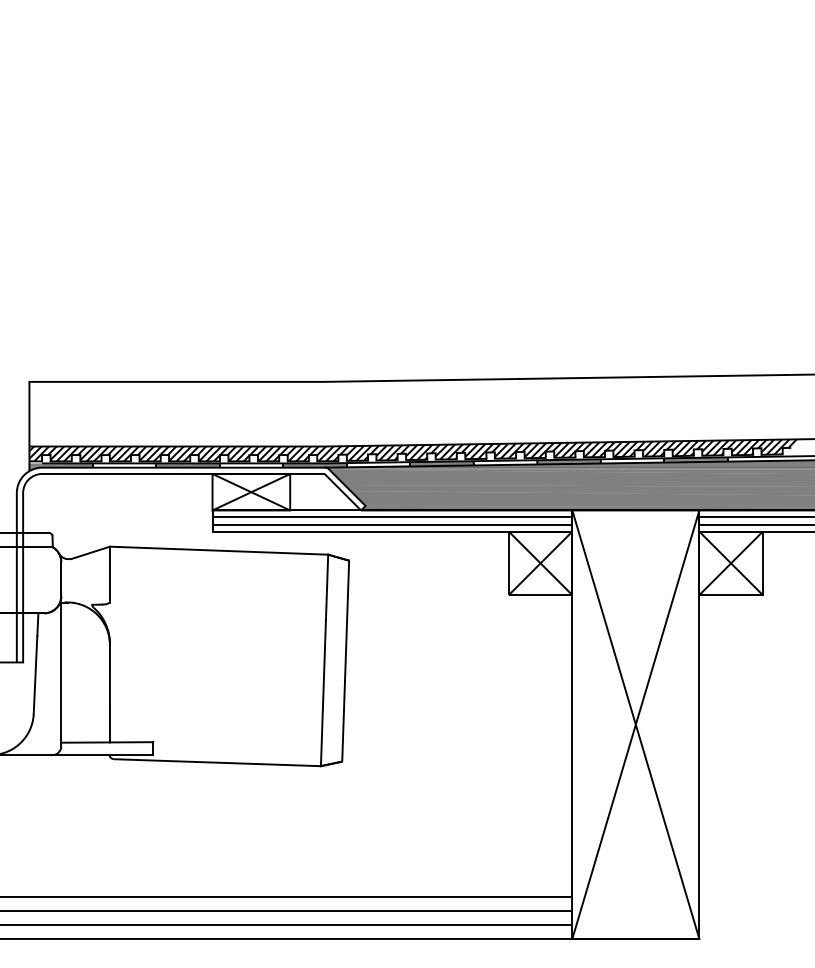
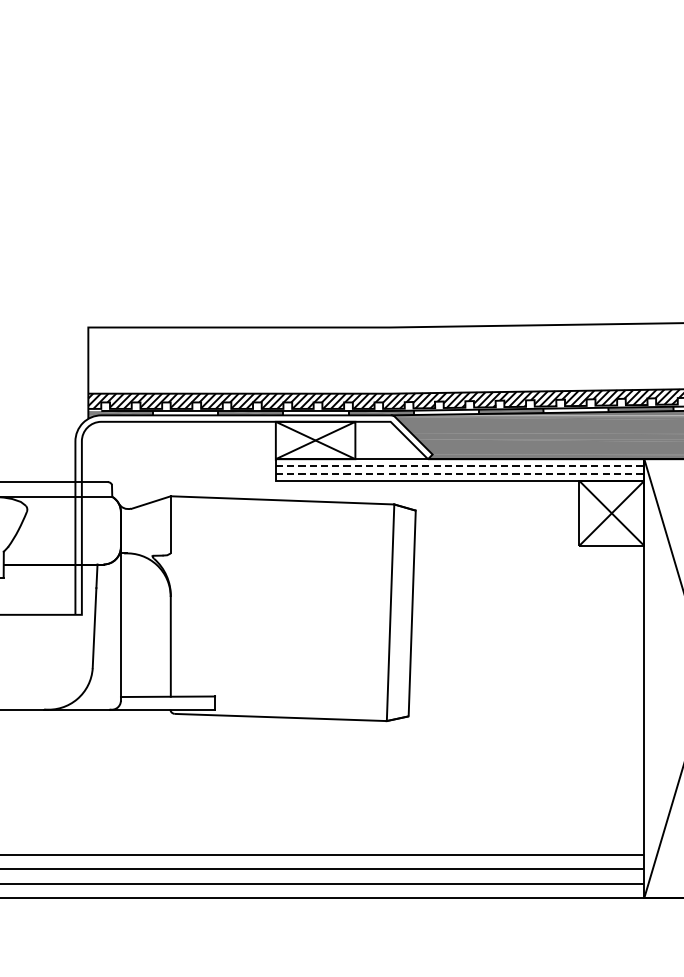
line: (392, 517) -> (460, 466), solid -> dashed
line: (392, 524) -> (460, 473), solid -> dashed

